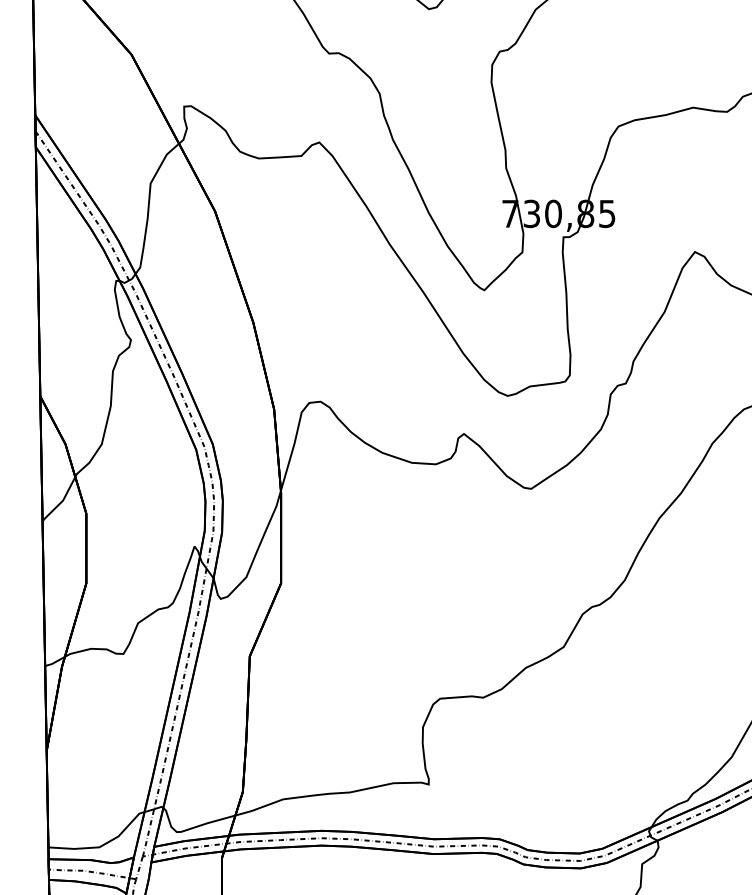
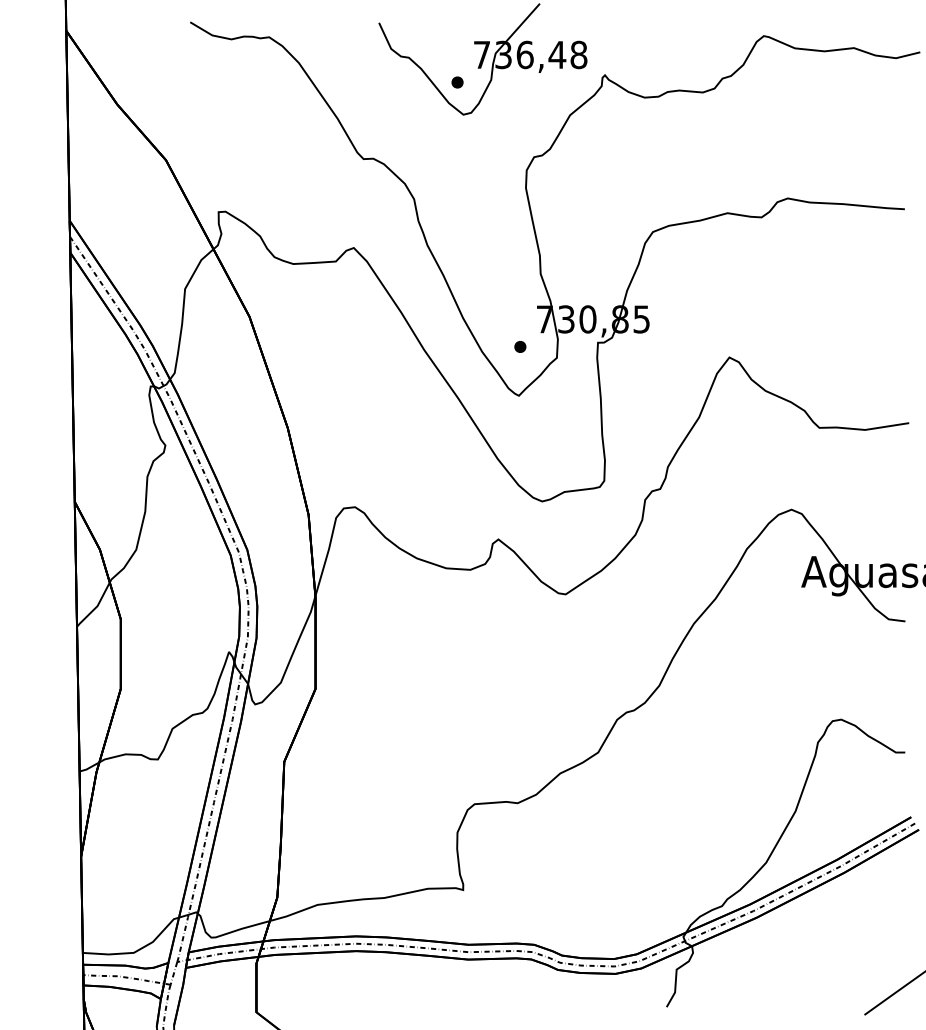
part: (486, 240) -> (520, 346), added

